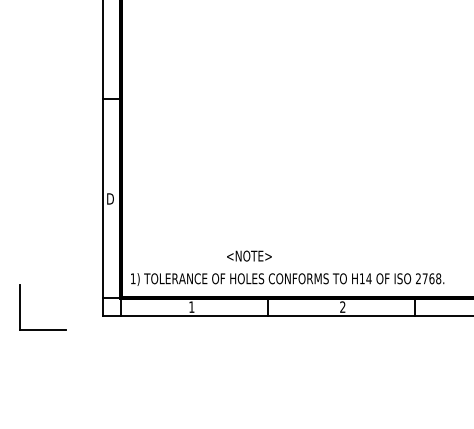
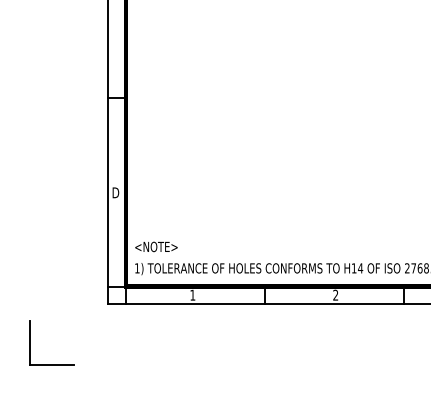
text: (249, 255) -> (156, 246), moved
part: (20, 307) -> (30, 342), moved

